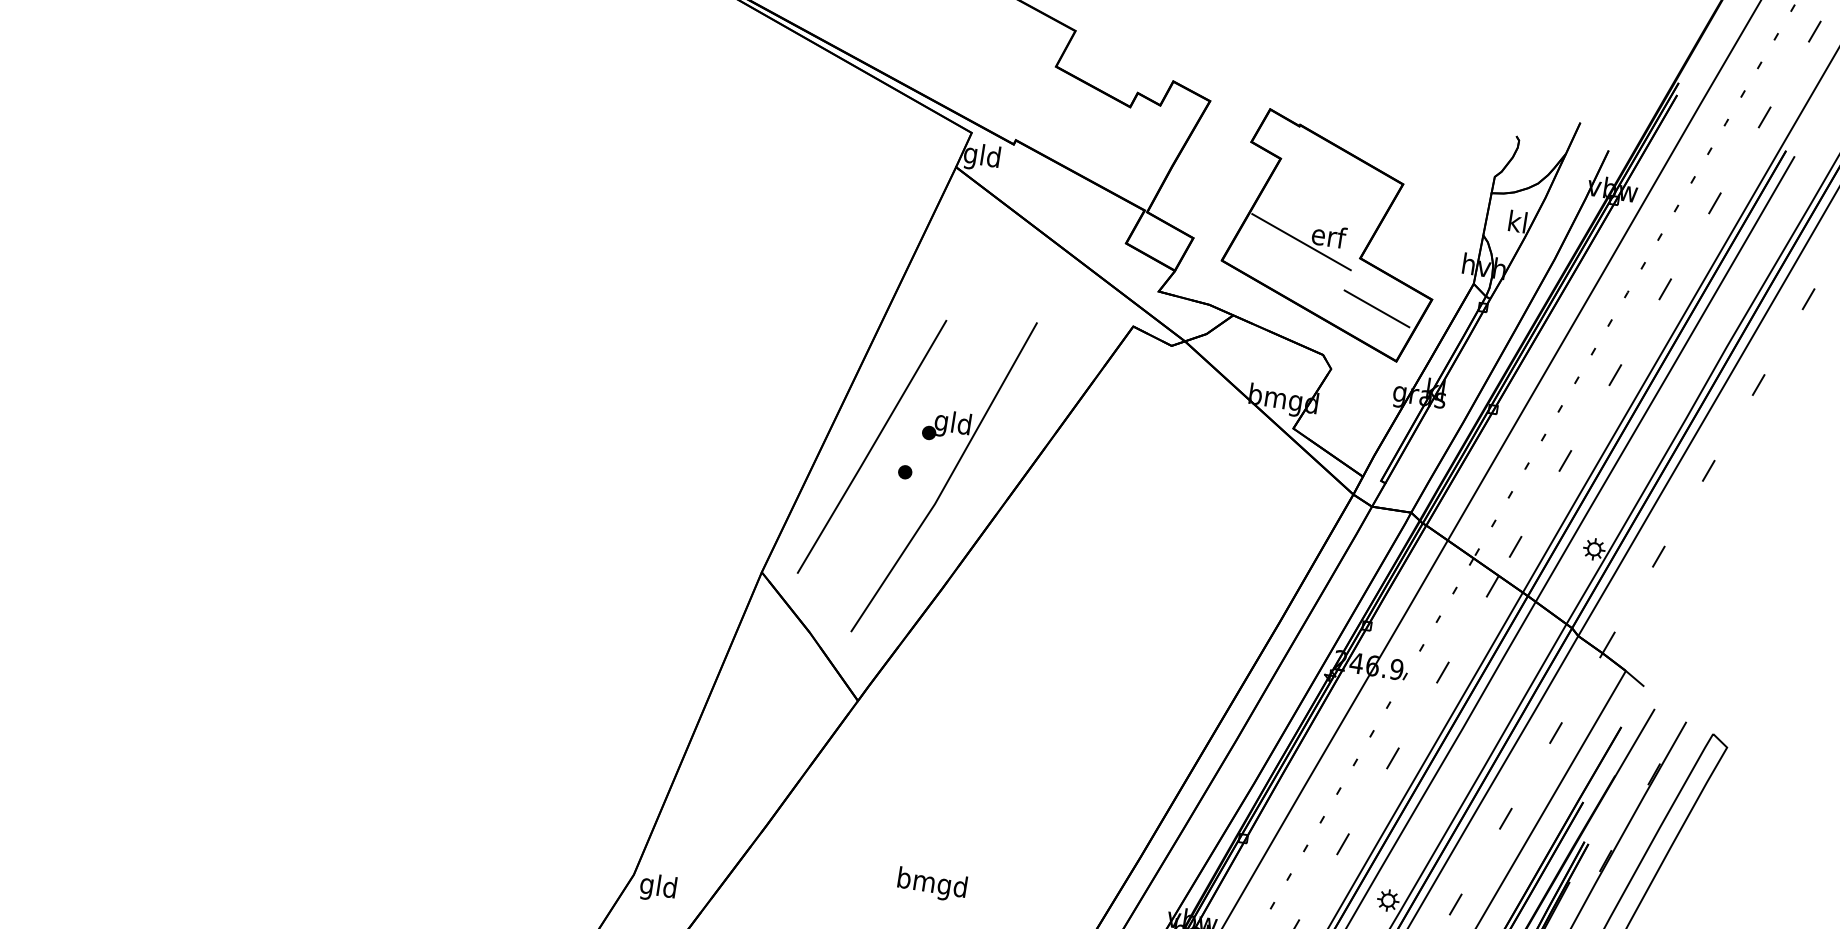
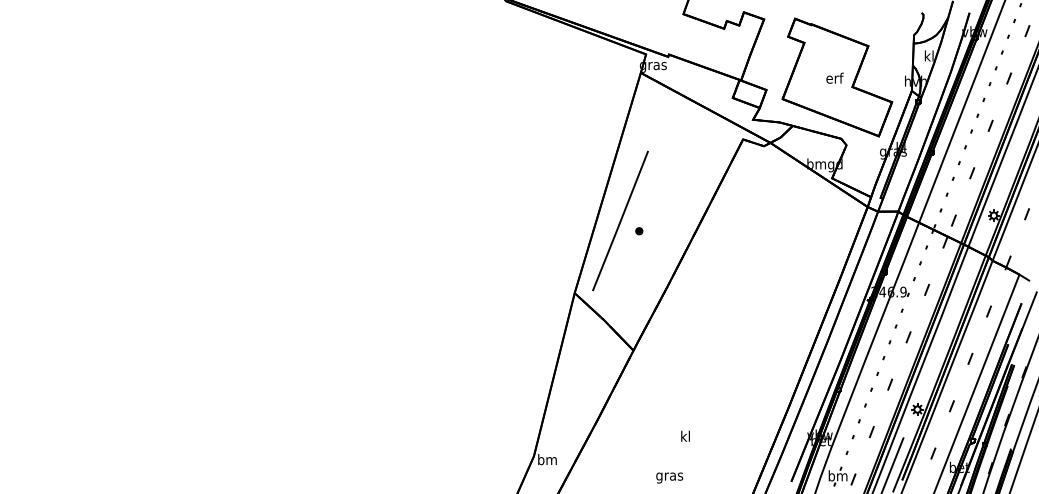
text: (980, 156) -> (652, 65), gld -> gras
line: (1301, 242) -> (821, 83), removed
line: (1376, 307) -> (864, 110), removed
part: (942, 476) -> (658, 230), removed
text: (932, 884) -> (685, 437), bmgd -> kl
text: (658, 887) -> (547, 460), gld -> bm

